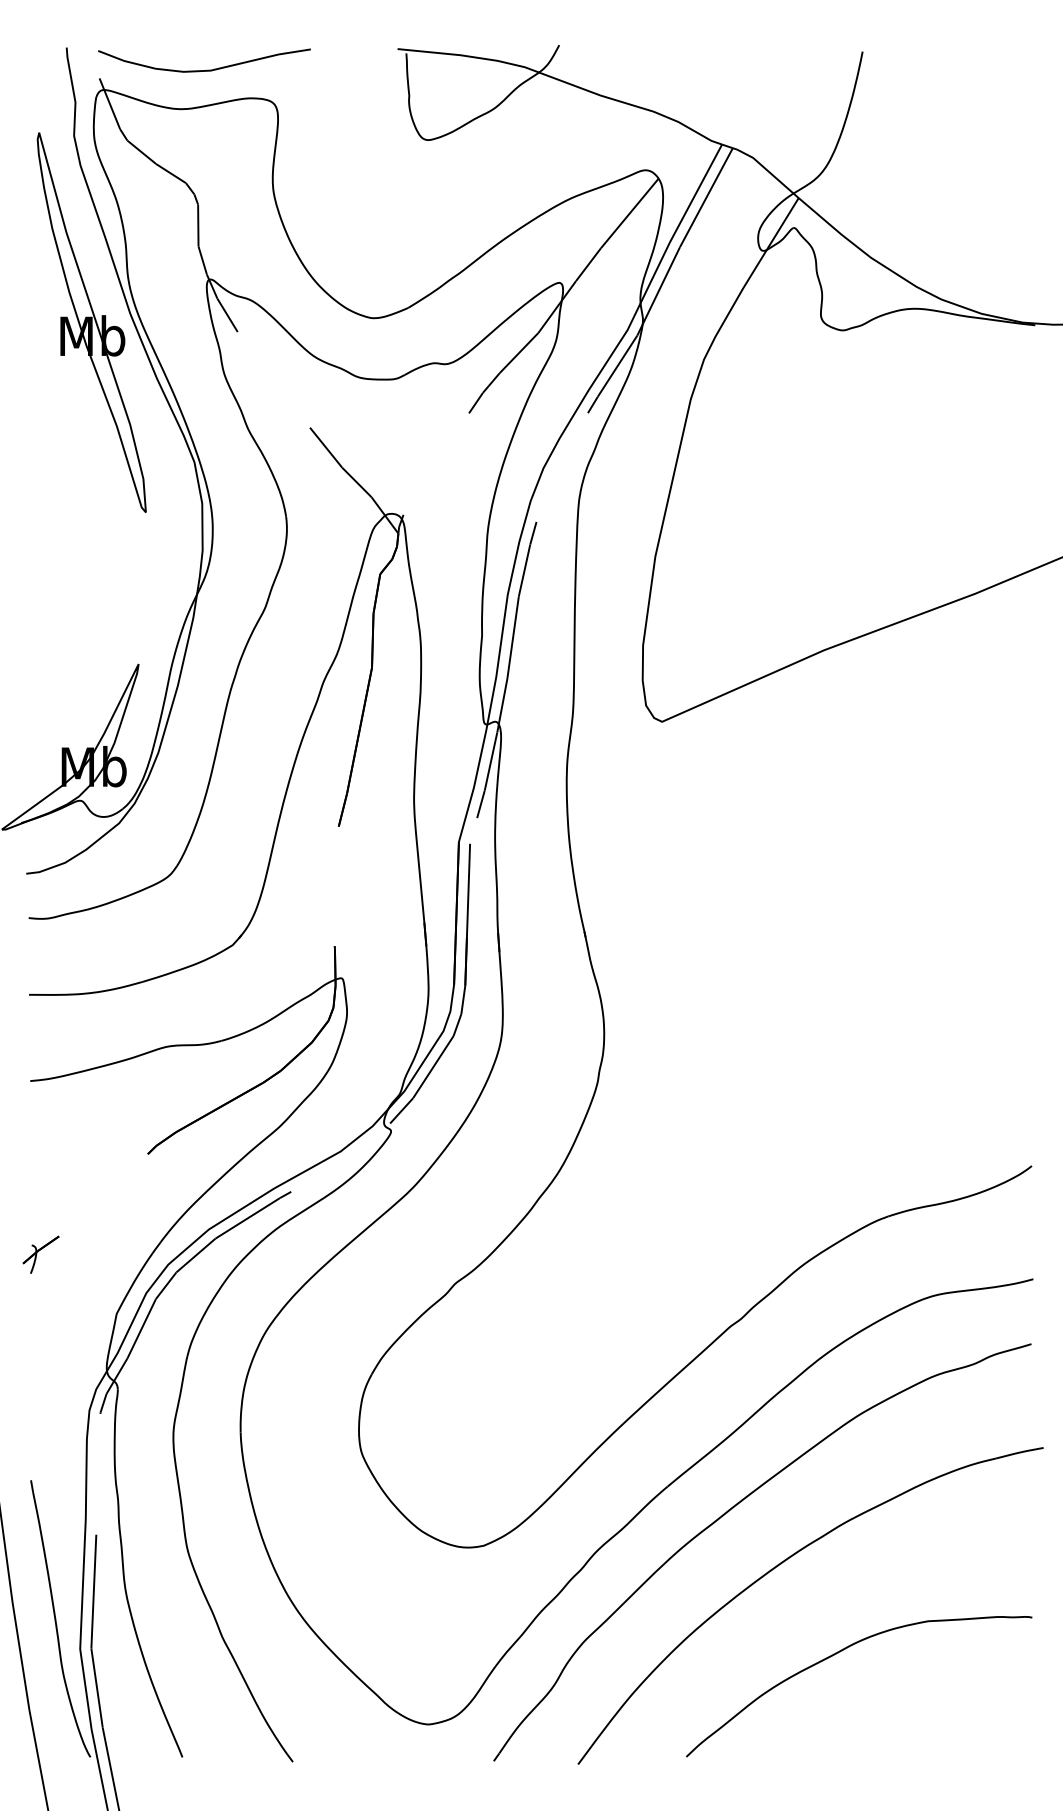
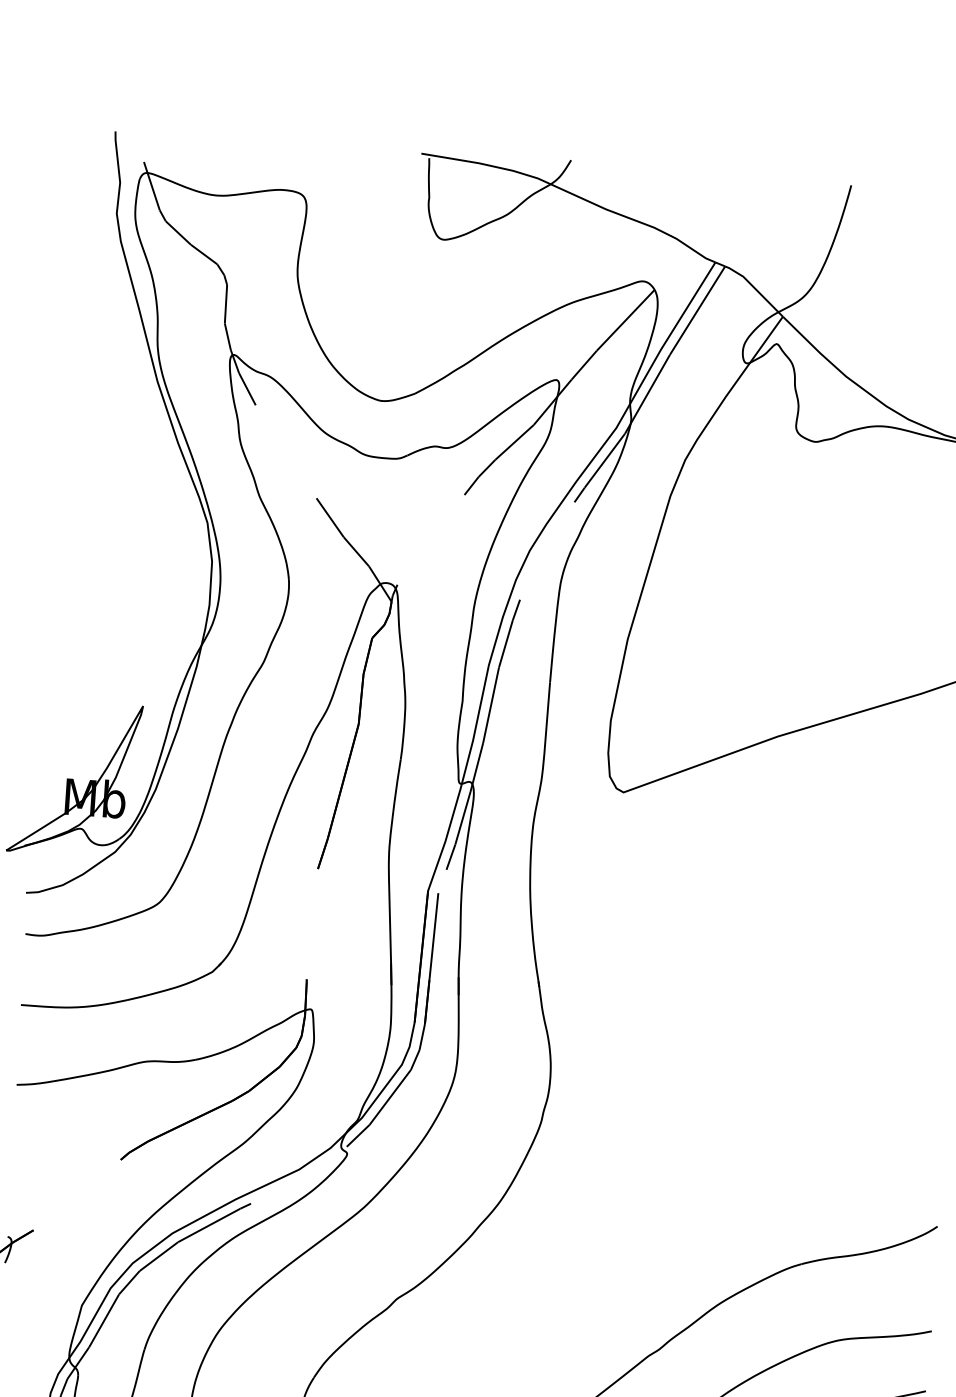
curve: (206, 69) -> (243, 160), removed
part: (91, 322) -> (121, 387), removed

